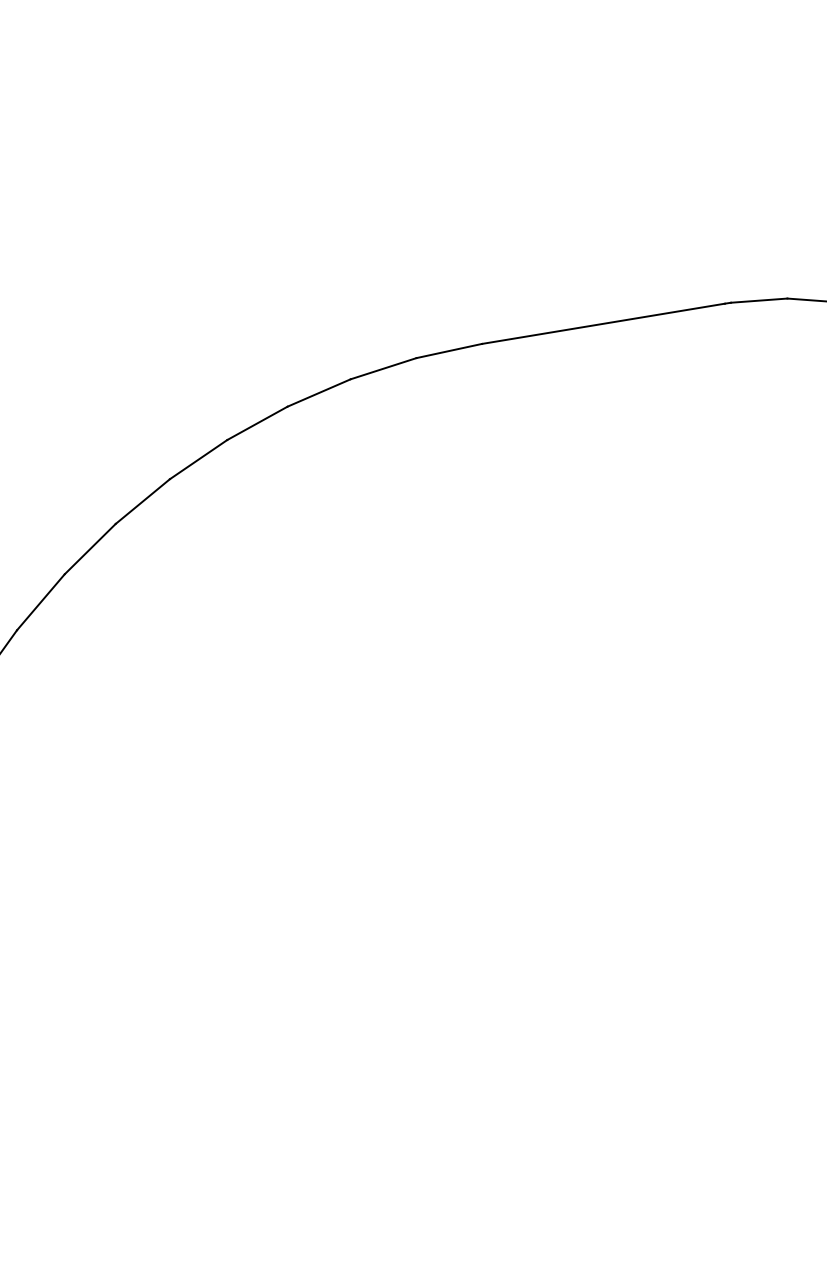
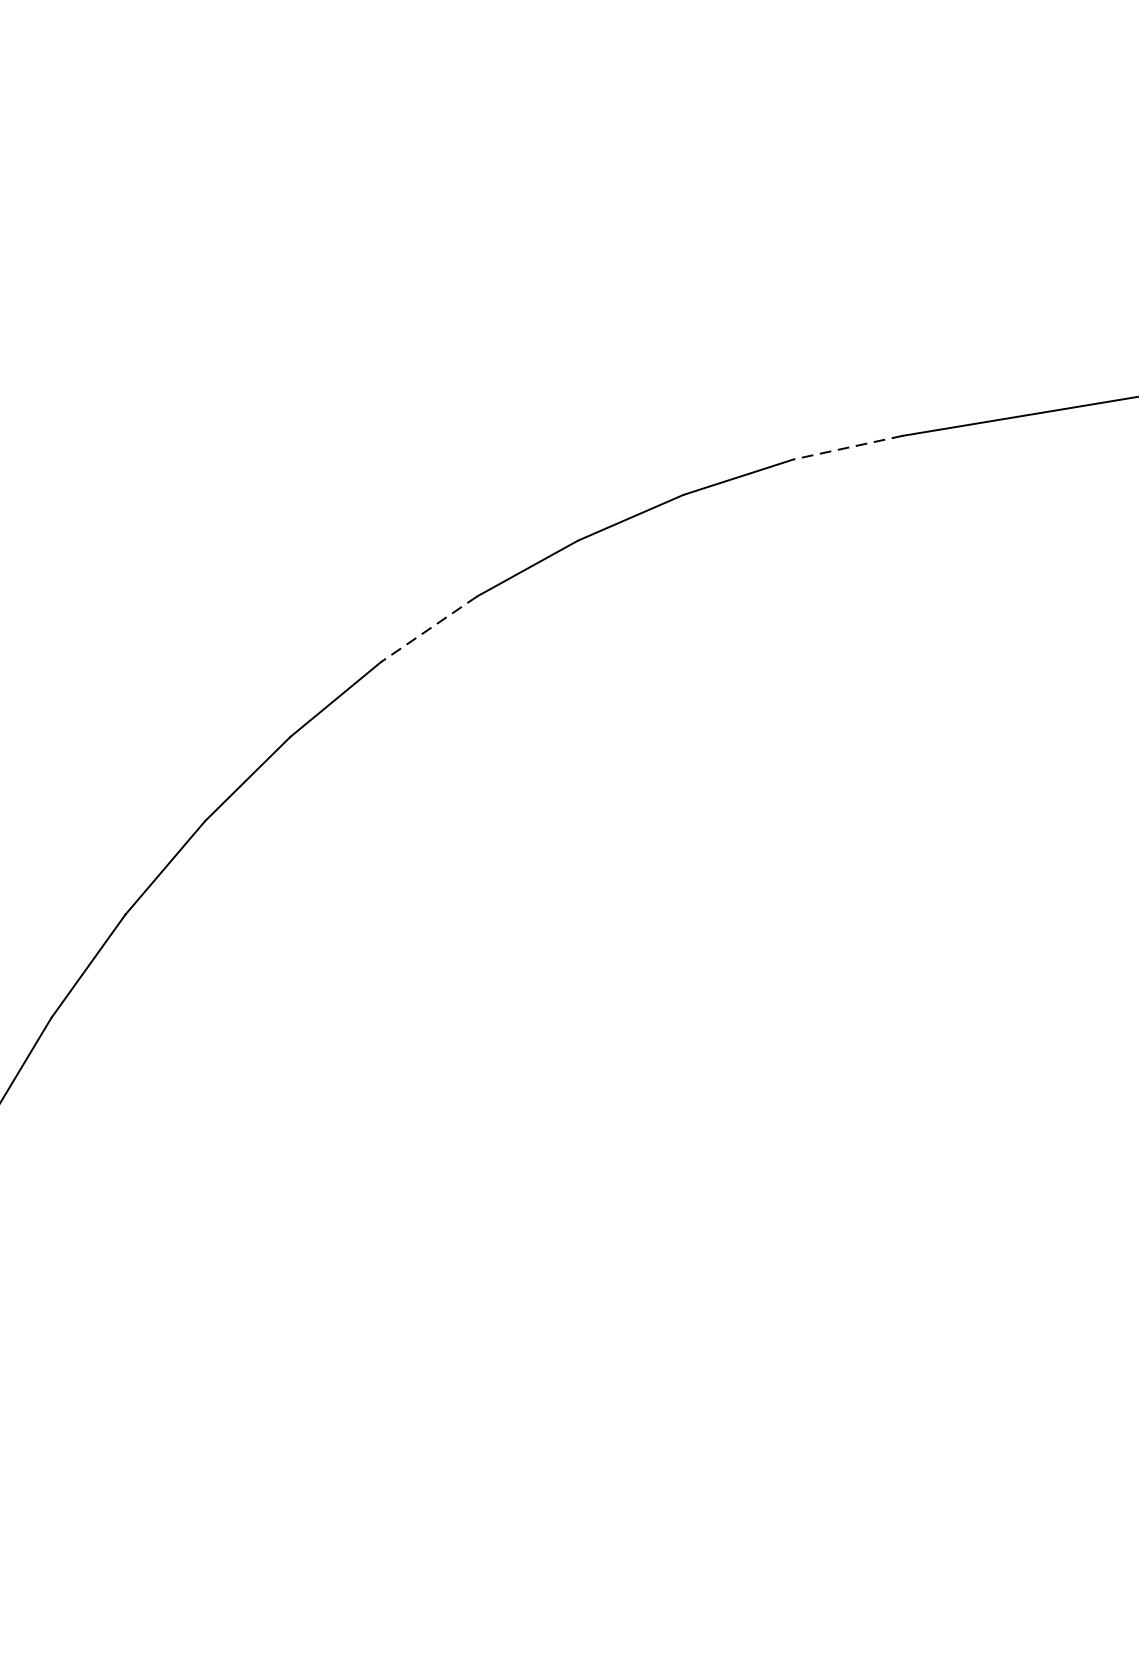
line: (449, 351) -> (848, 448), solid -> dashed
line: (198, 459) -> (428, 629), solid -> dashed

